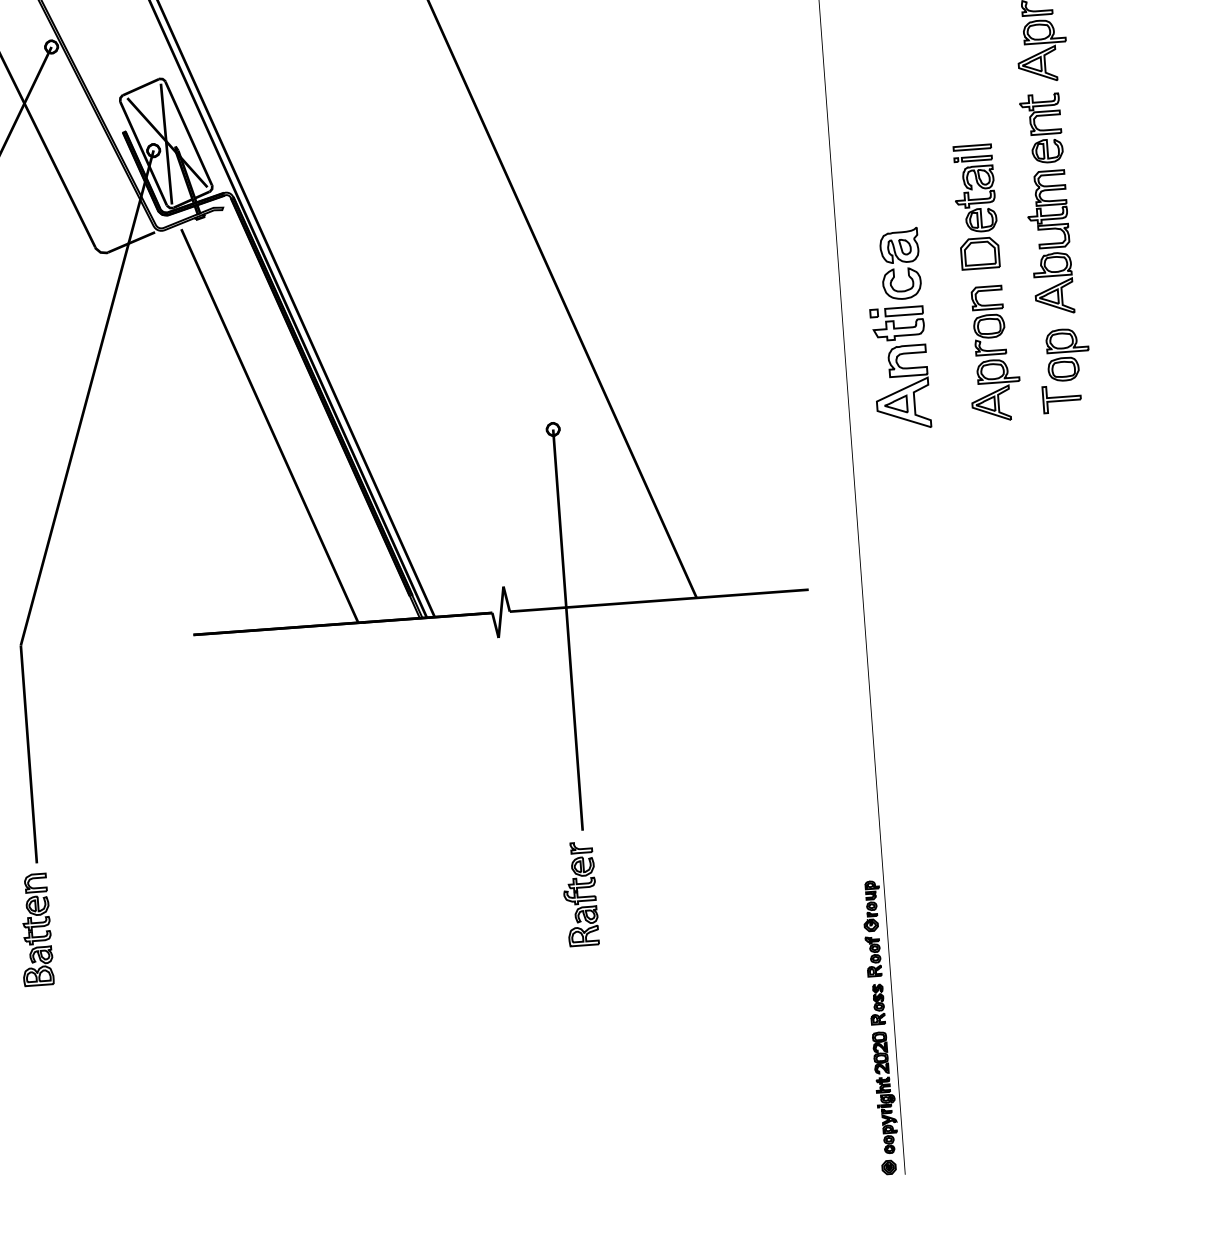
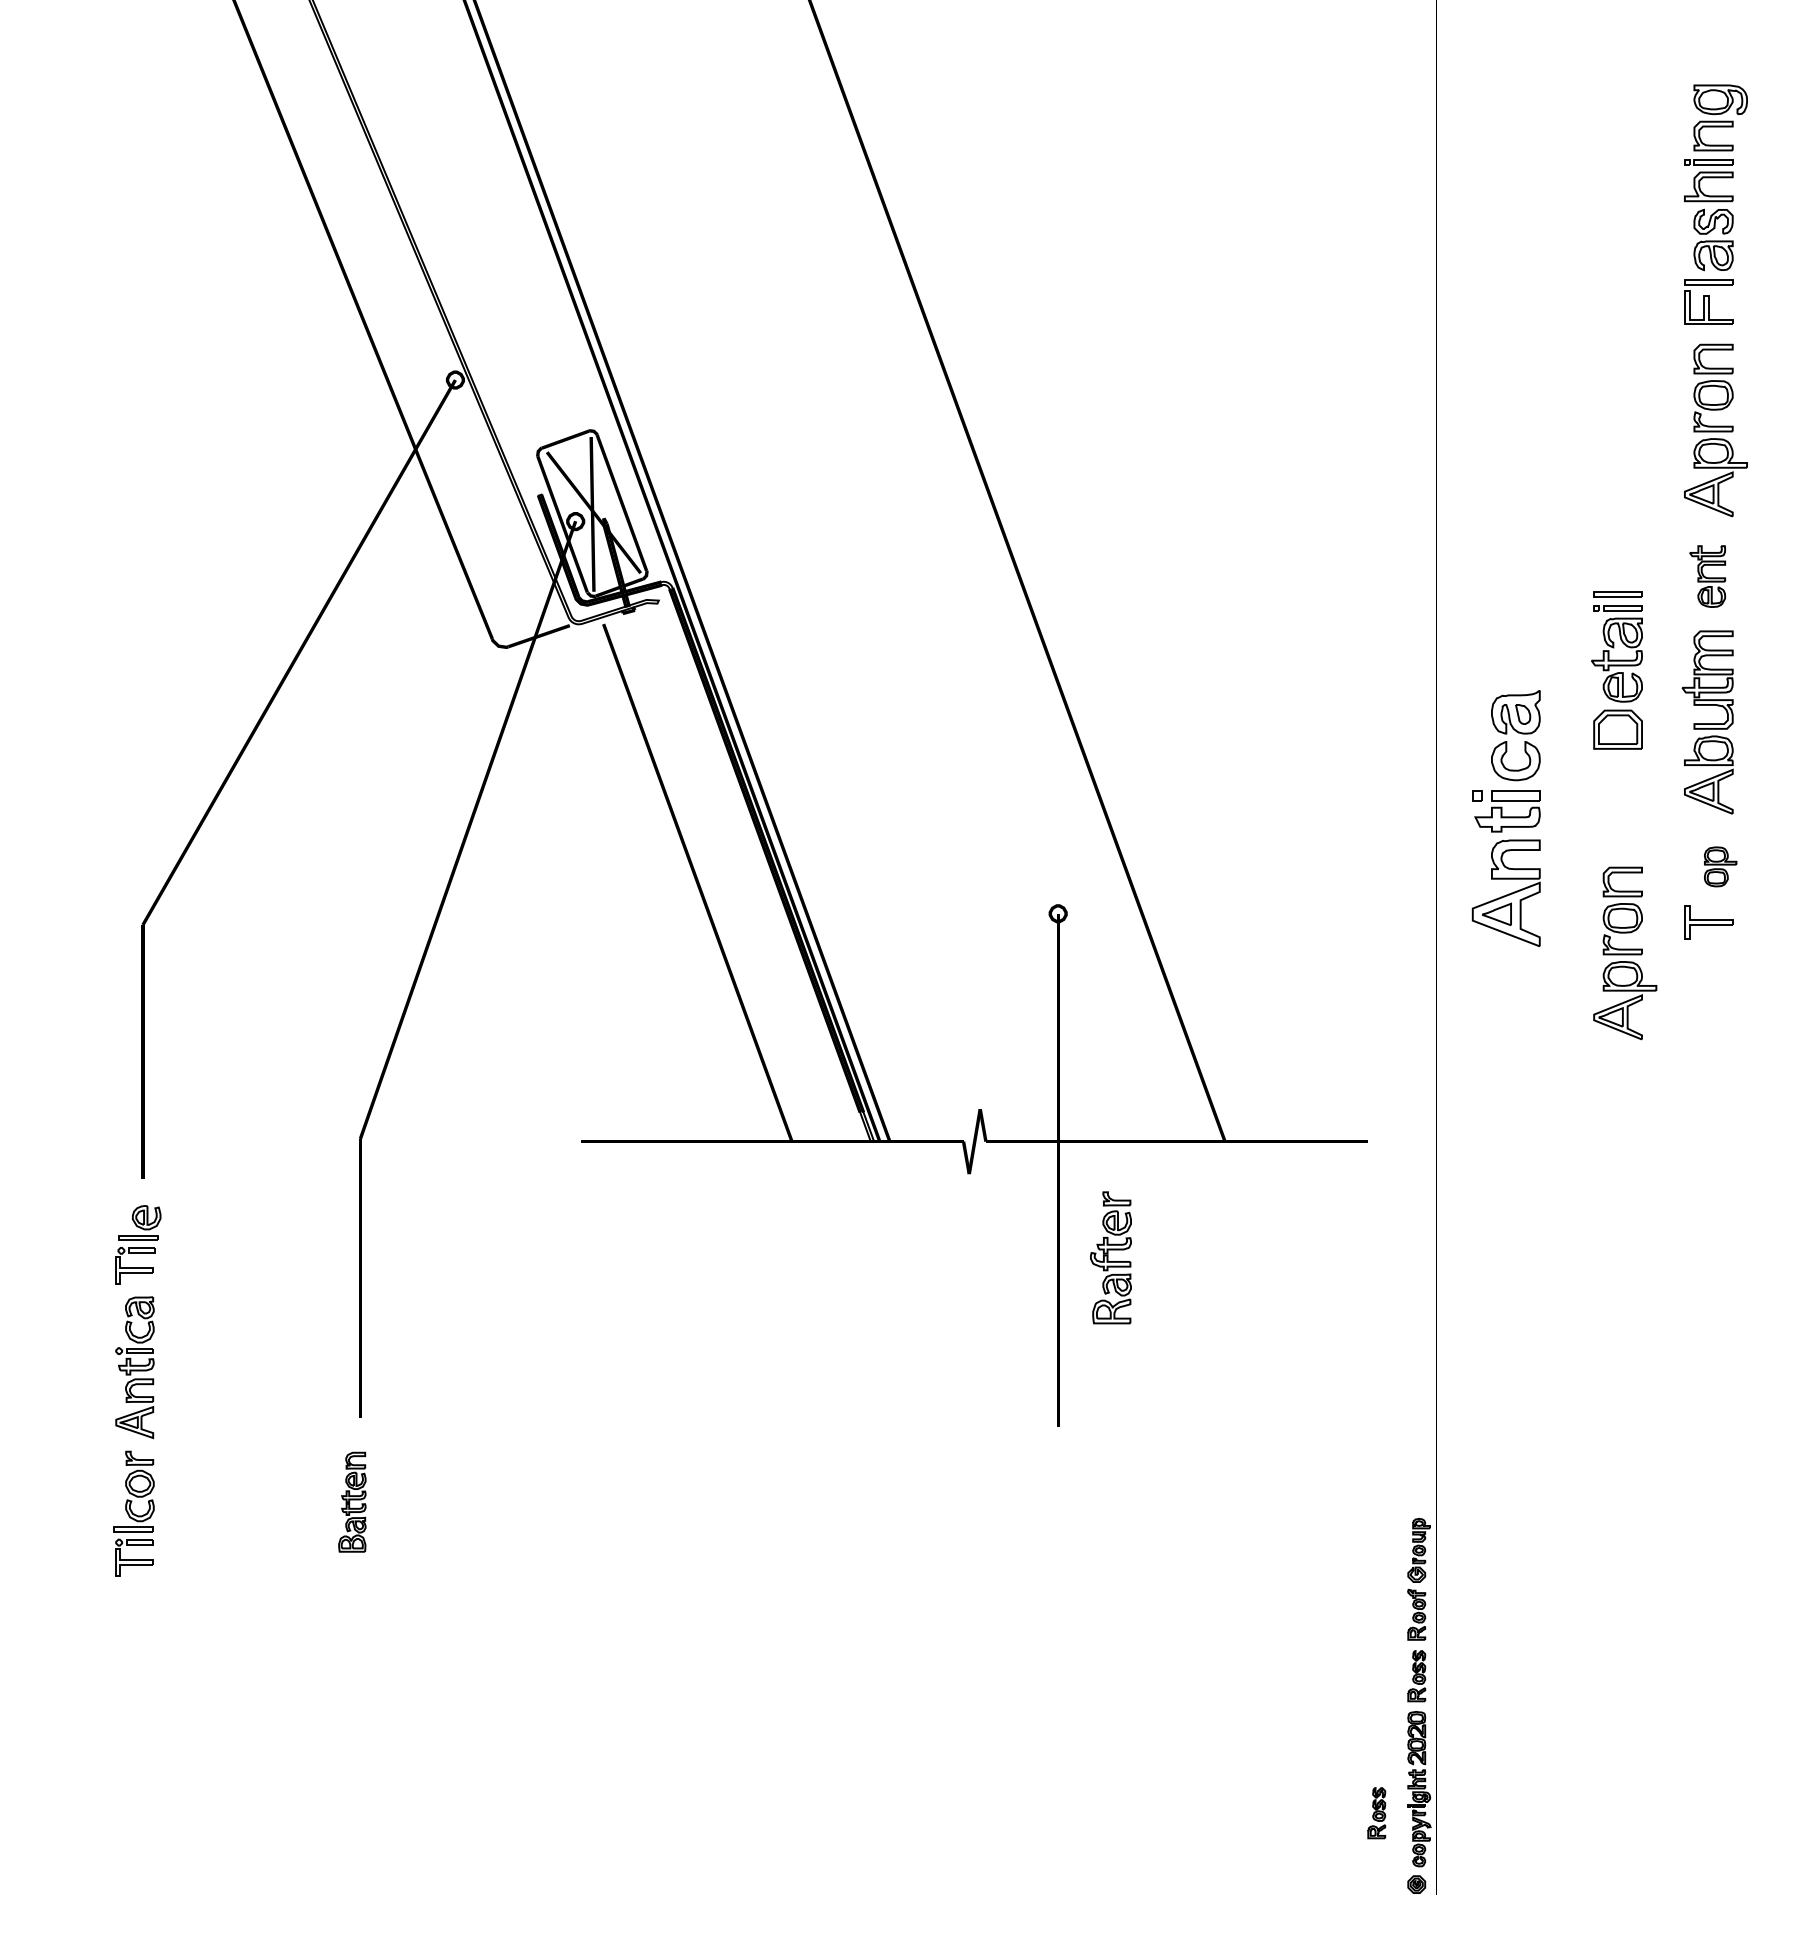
part: (1041, 128) -> (1707, 576), size x0.7
part: (993, 353) -> (1625, 953), moved
part: (1068, 354) -> (1720, 866), size x0.6
part: (579, 893) -> (1110, 1257), moved
part: (35, 929) -> (352, 1501), size x0.7
part: (853, 1114) -> (1376, 1813), added

